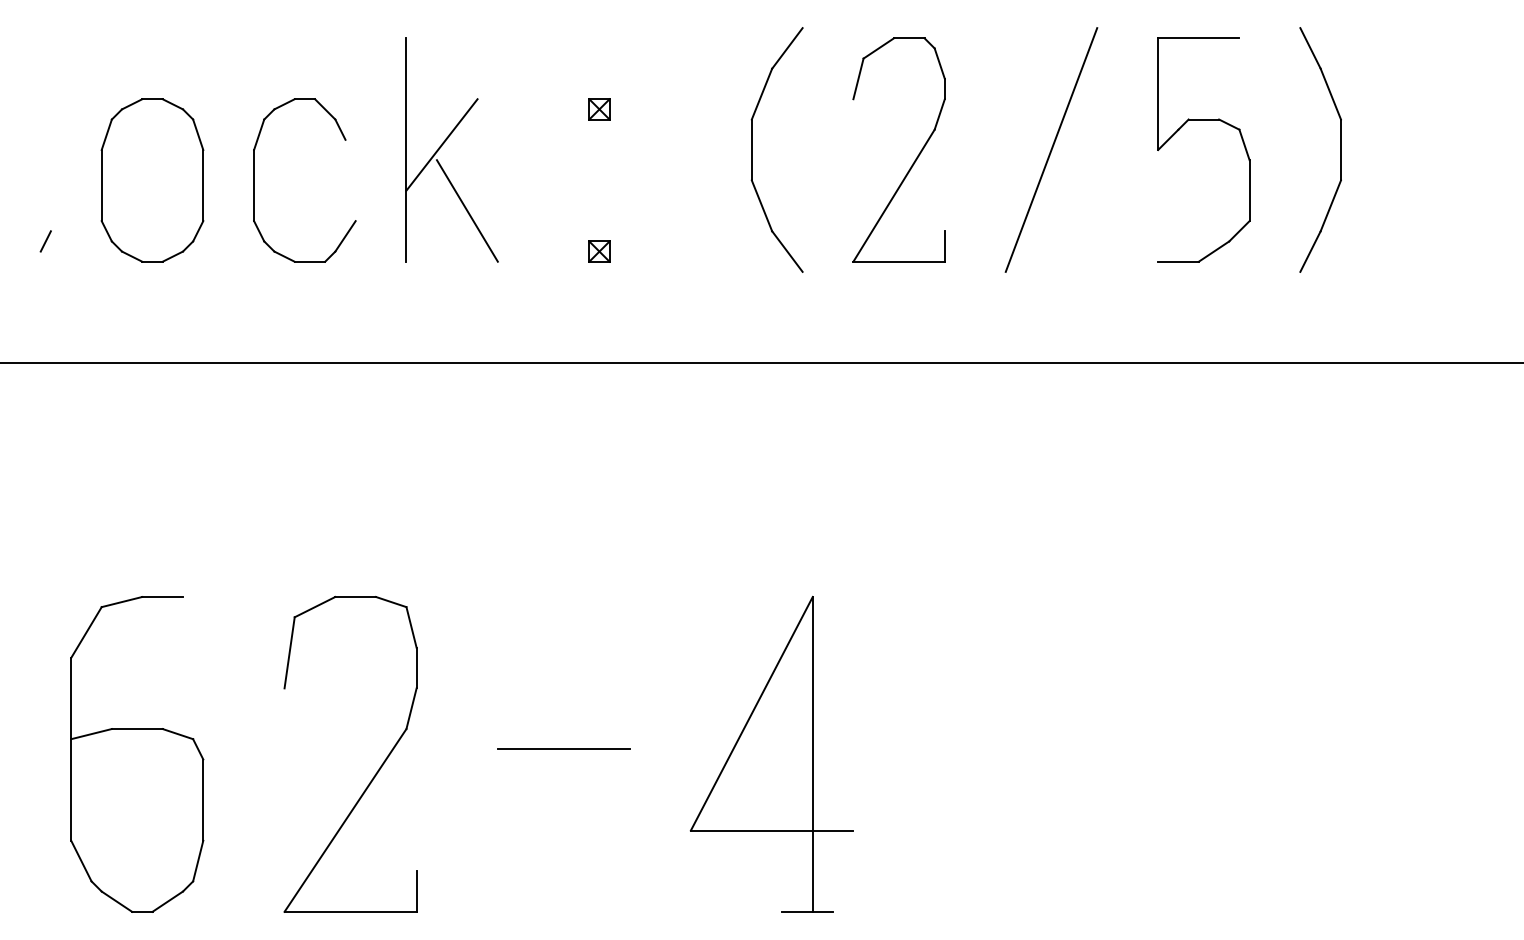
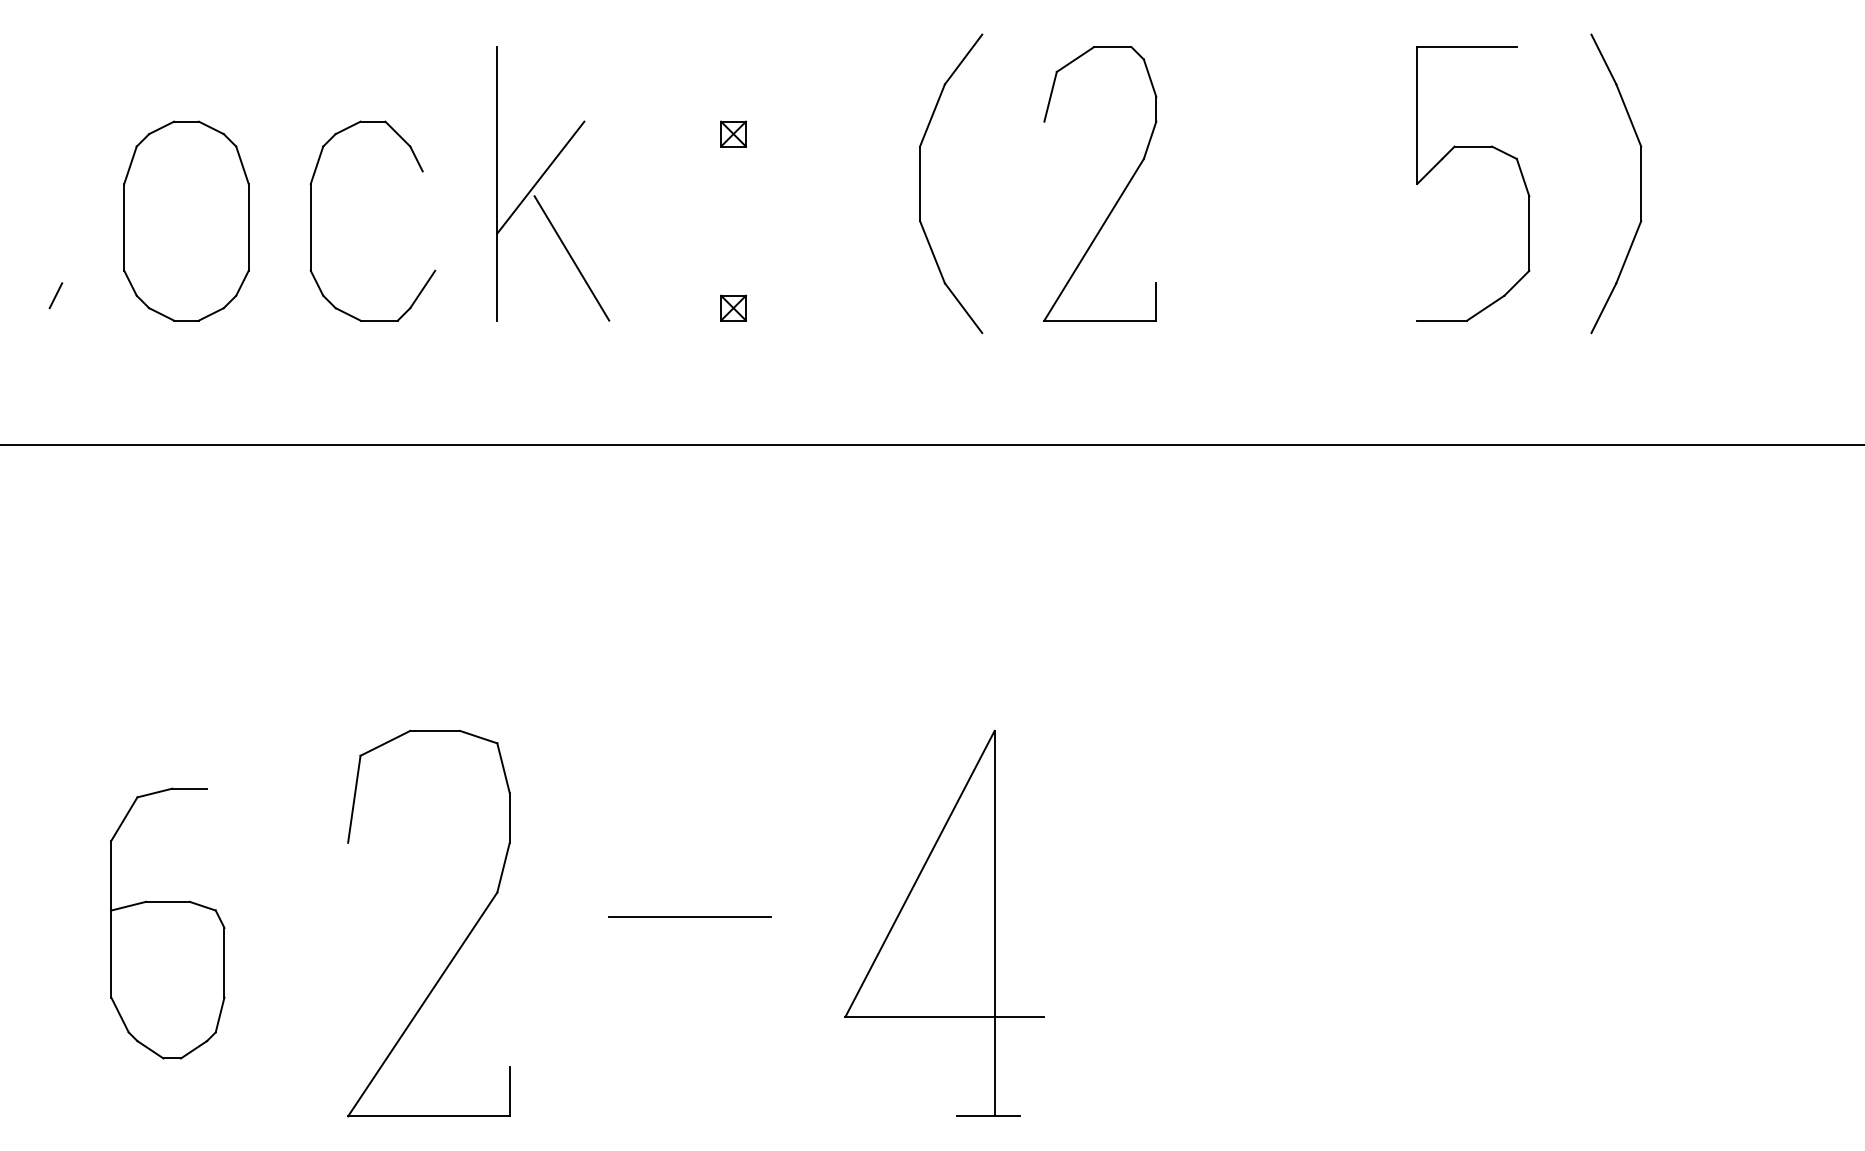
line: (1051, 149) -> (1286, 183), removed
part: (136, 754) -> (167, 923), size x0.7

